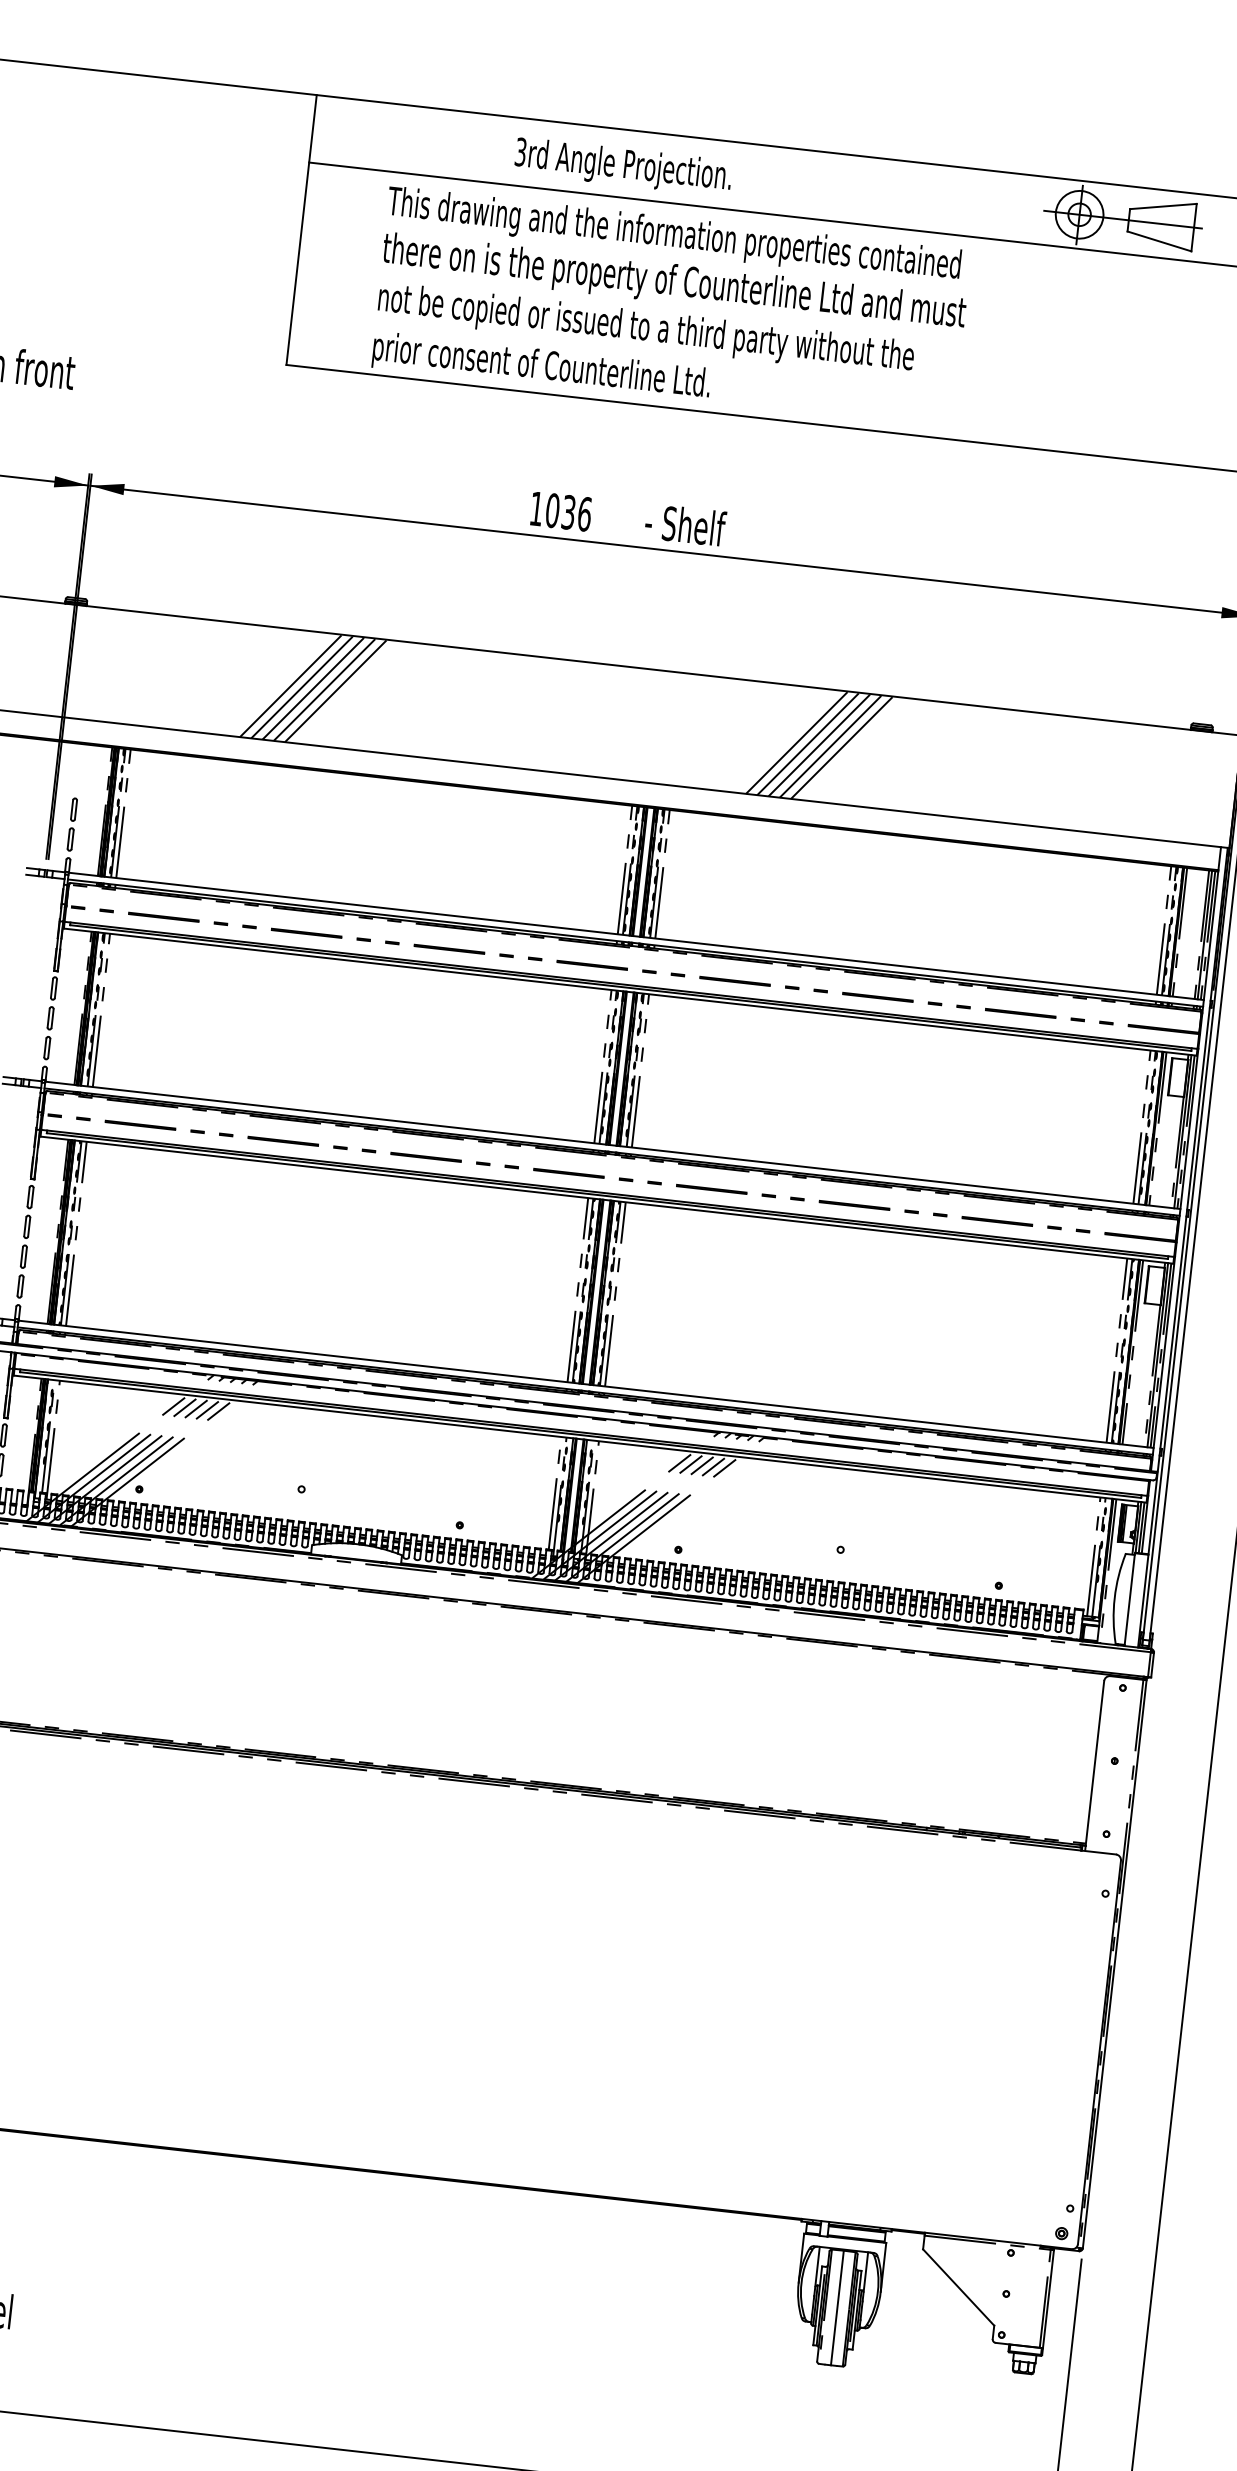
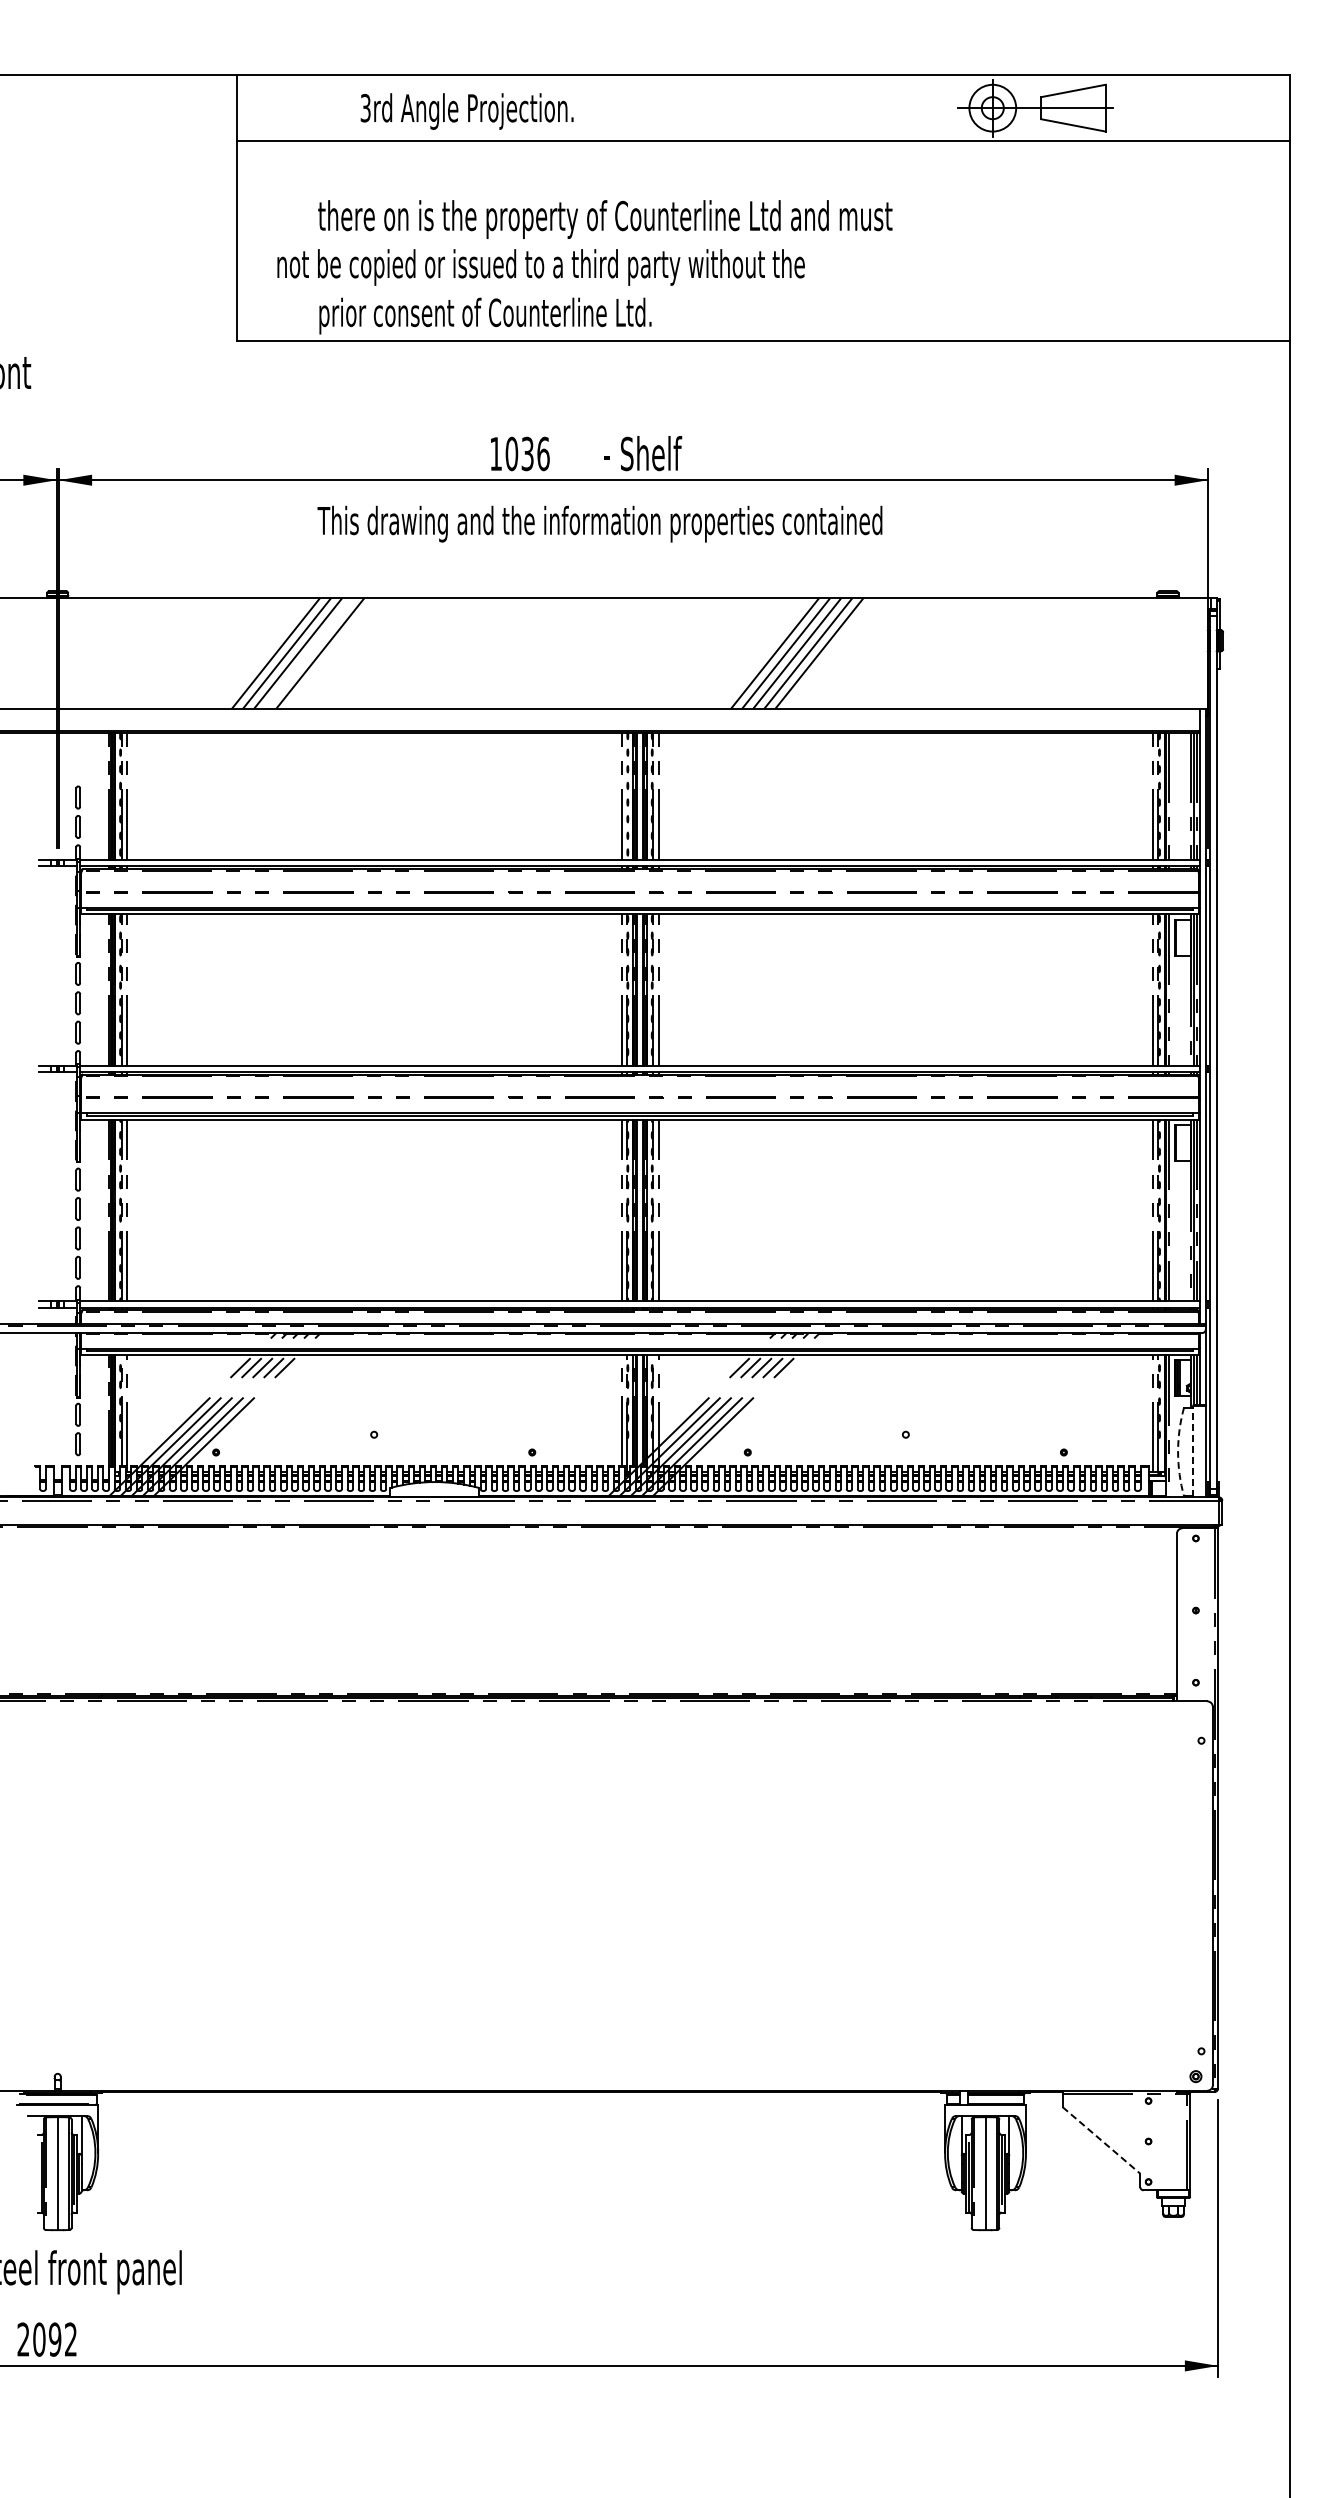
text: (622, 166) -> (466, 111), moved
text: (673, 235) -> (599, 523), moved
text: (645, 329) -> (540, 267), moved
line: (324, 688) -> (309, 652), removed
line: (630, 869) -> (626, 795), removed
arc: (1115, 1597) -> (1178, 1451), solid -> dashed
line: (1129, 1599) -> (1192, 1451), solid -> dashed
line: (958, 2287) -> (1101, 2140), solid -> dashed

